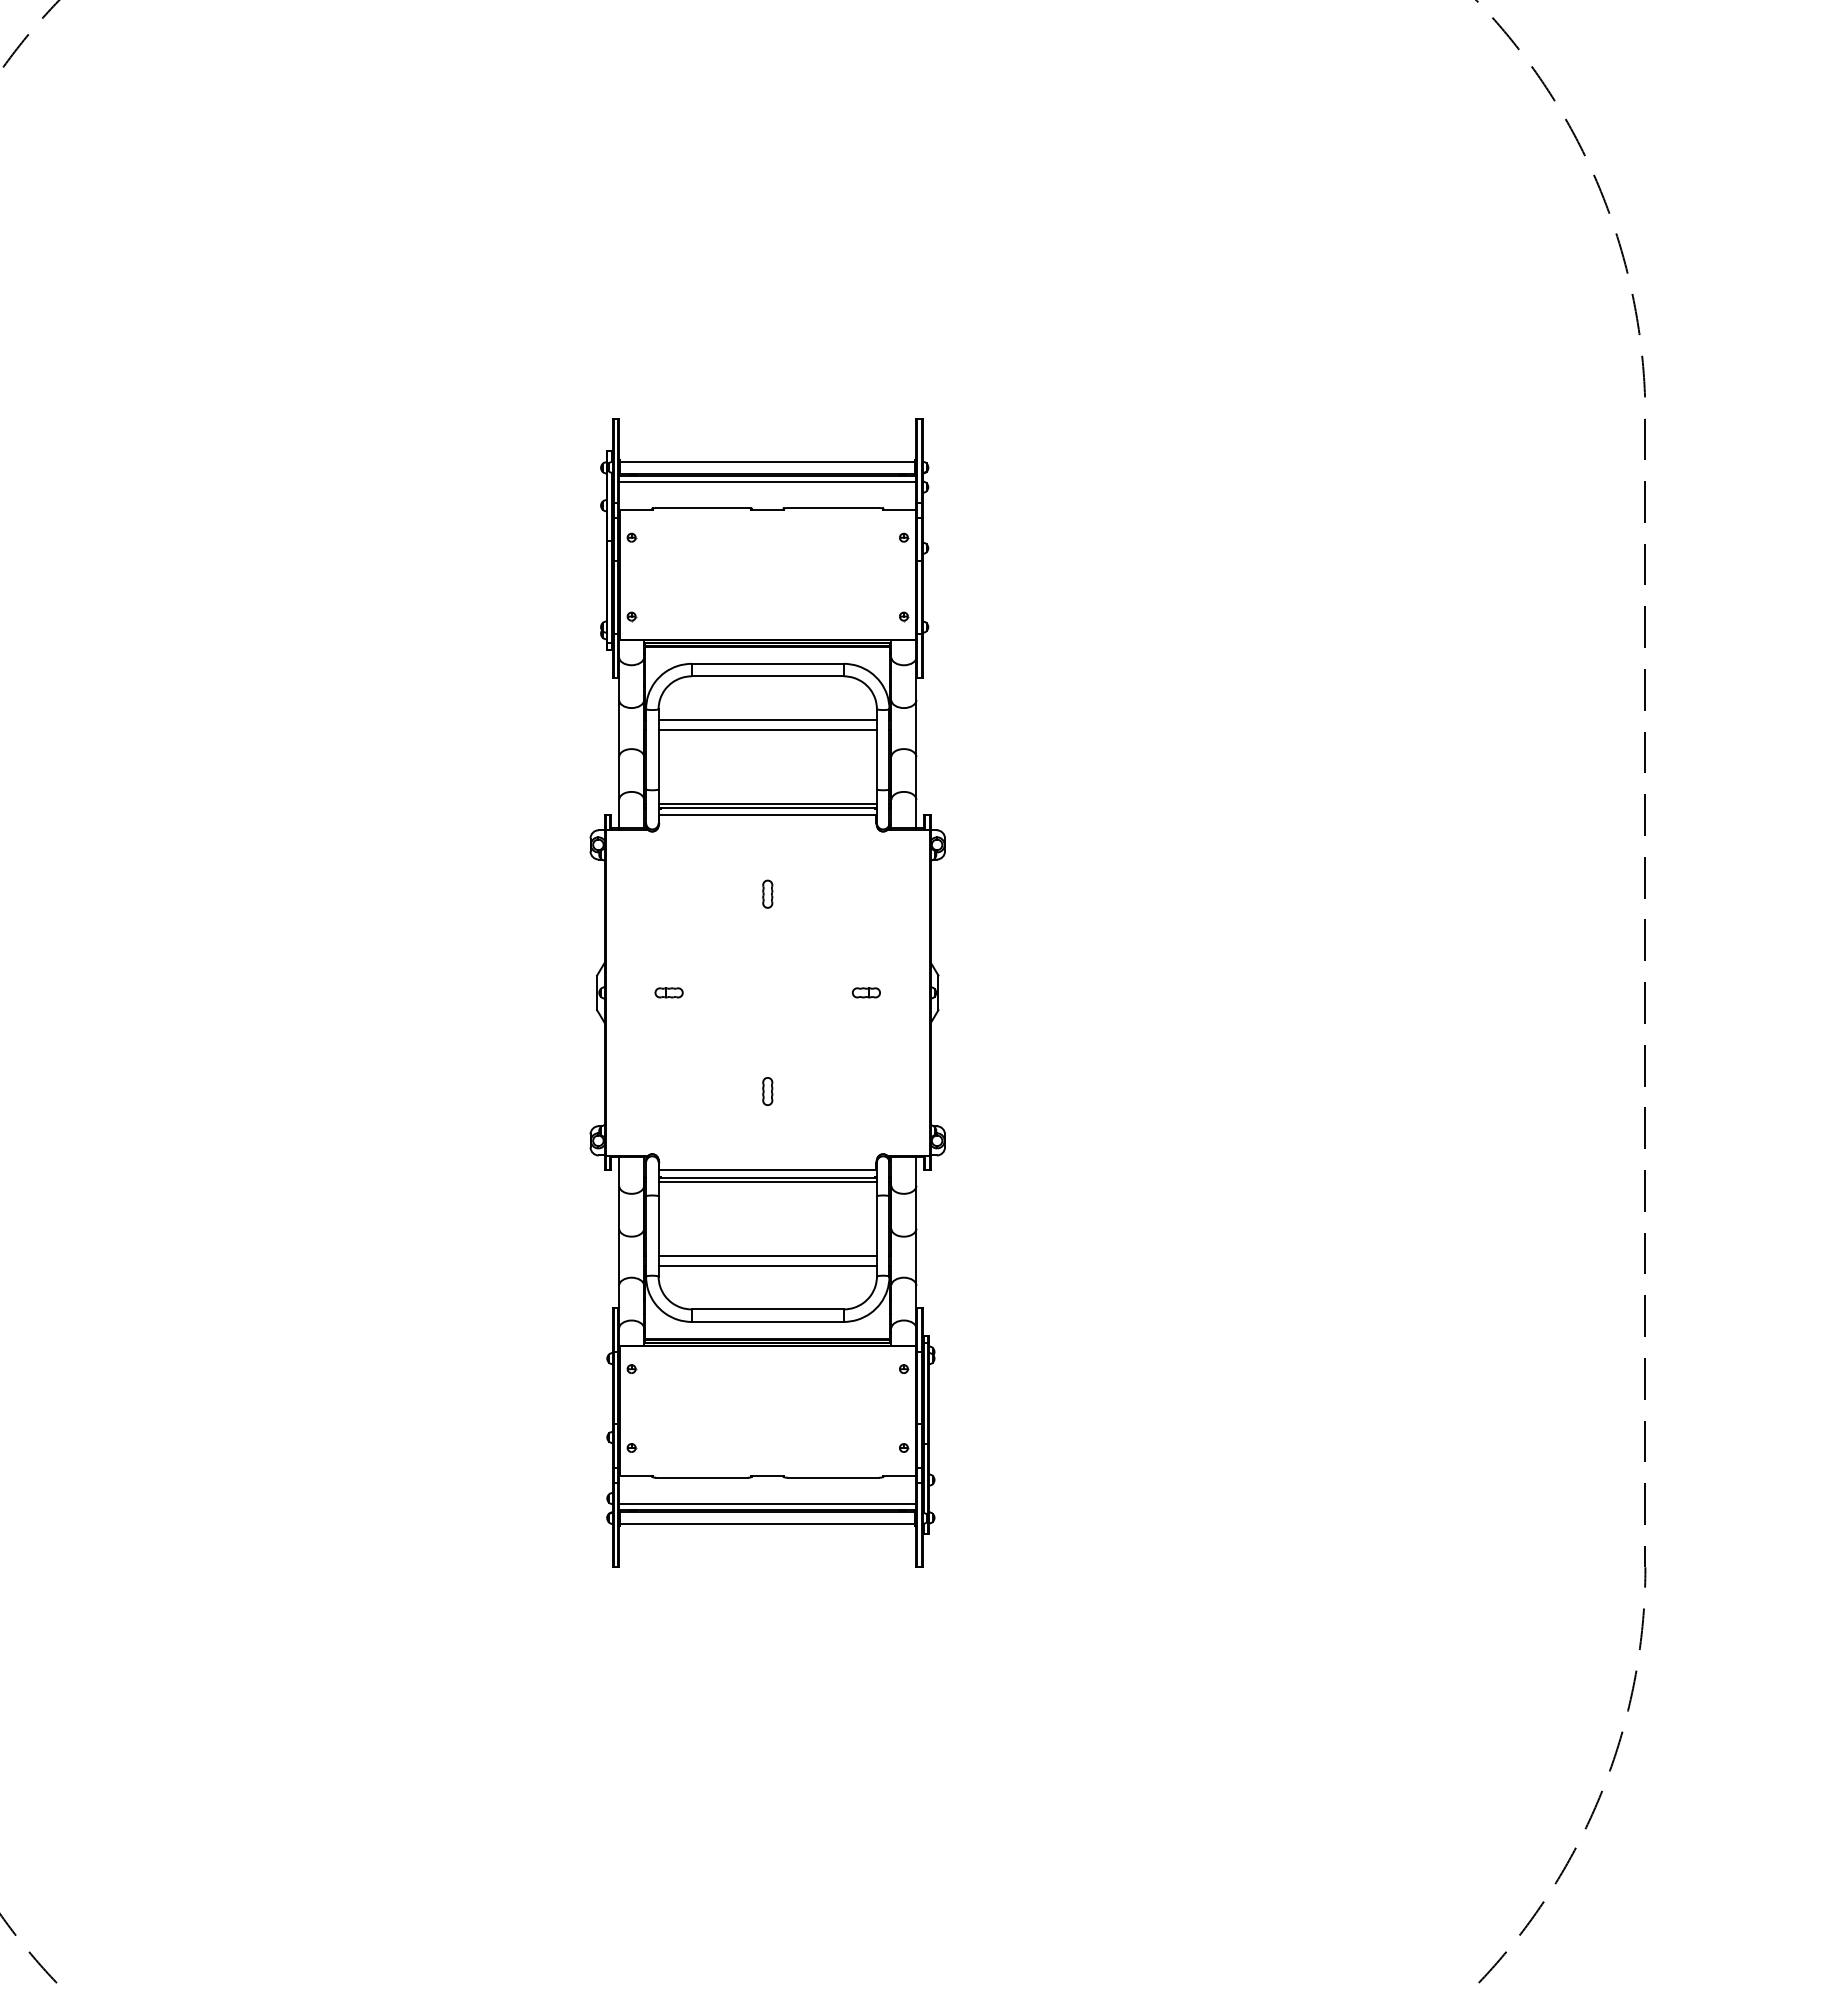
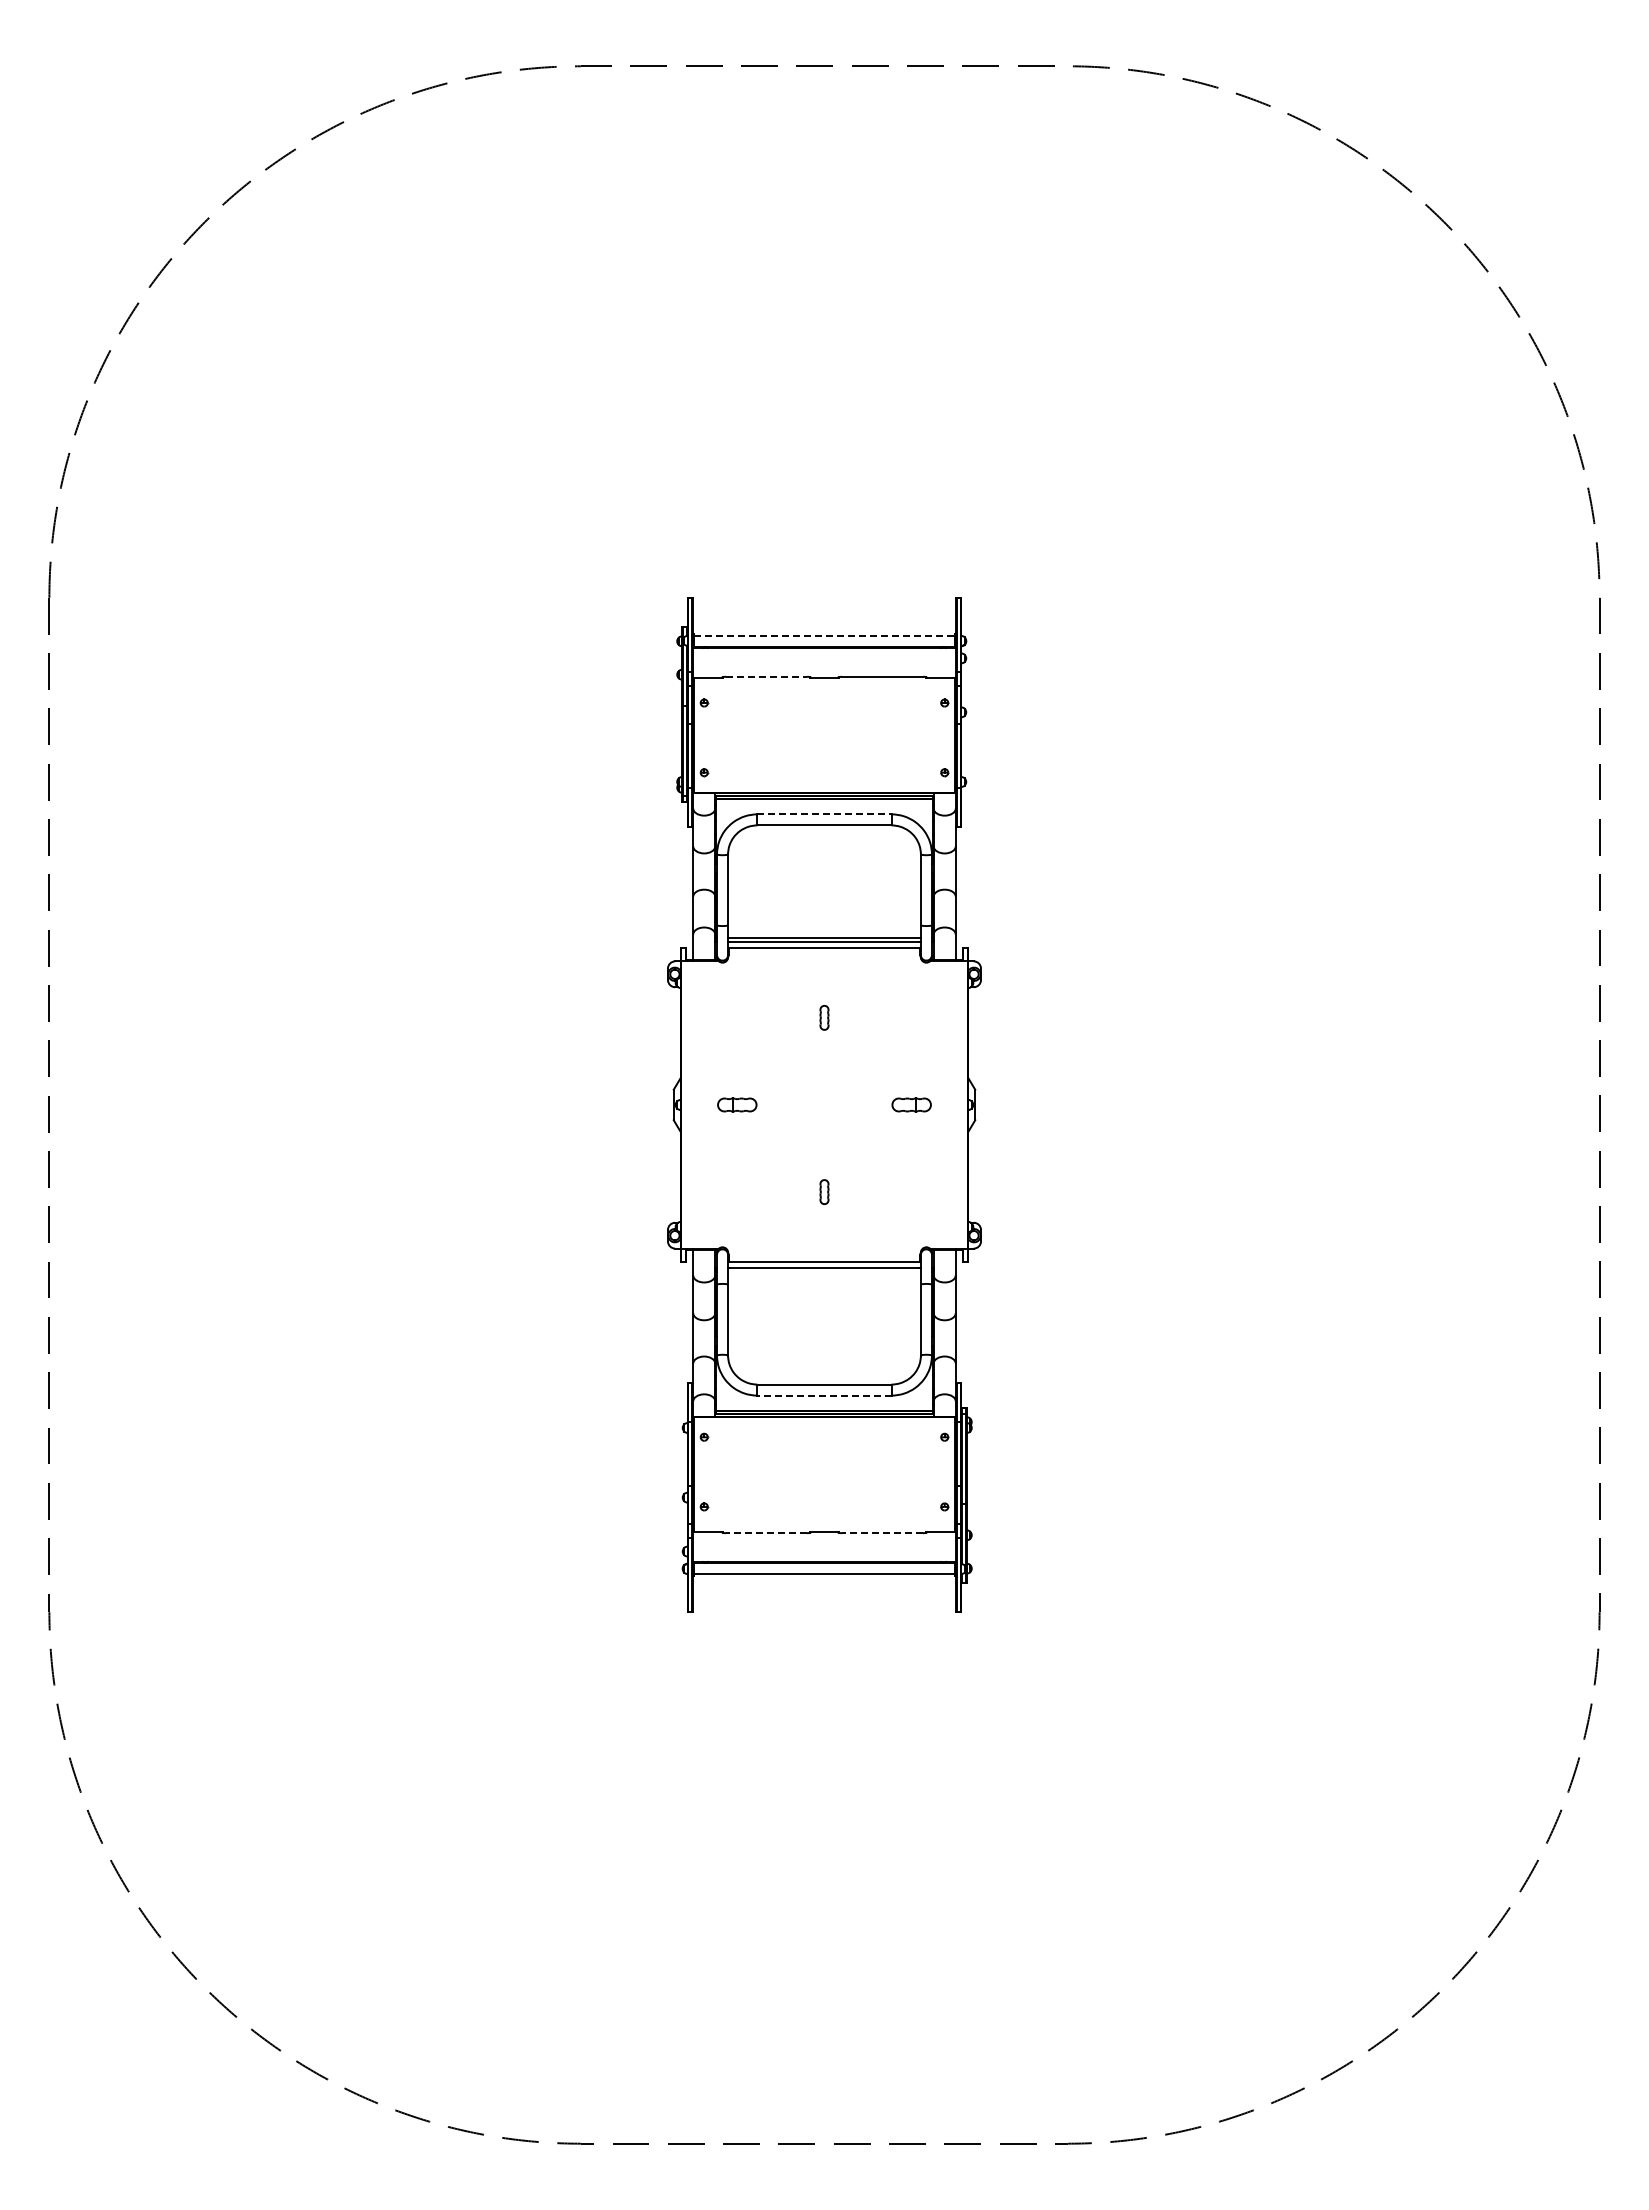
line: (767, 461) -> (824, 635), solid -> dashed
line: (767, 481) -> (824, 653), removed
line: (702, 507) -> (766, 676), solid -> dashed
line: (767, 663) -> (824, 814), solid -> dashed
line: (767, 719) -> (824, 863), removed
line: (767, 729) -> (824, 872), removed
part: (669, 992) -> (737, 1104), size x1.6
part: (866, 992) -> (911, 1104), size x1.6
line: (767, 1181) -> (824, 1271), removed
line: (767, 1256) -> (824, 1337), removed
line: (767, 1266) -> (824, 1346), removed
line: (767, 1321) -> (824, 1395), solid -> dashed
line: (700, 1478) -> (765, 1533), solid -> dashed
line: (833, 1478) -> (882, 1533), solid -> dashed
line: (767, 1504) -> (824, 1556), removed

